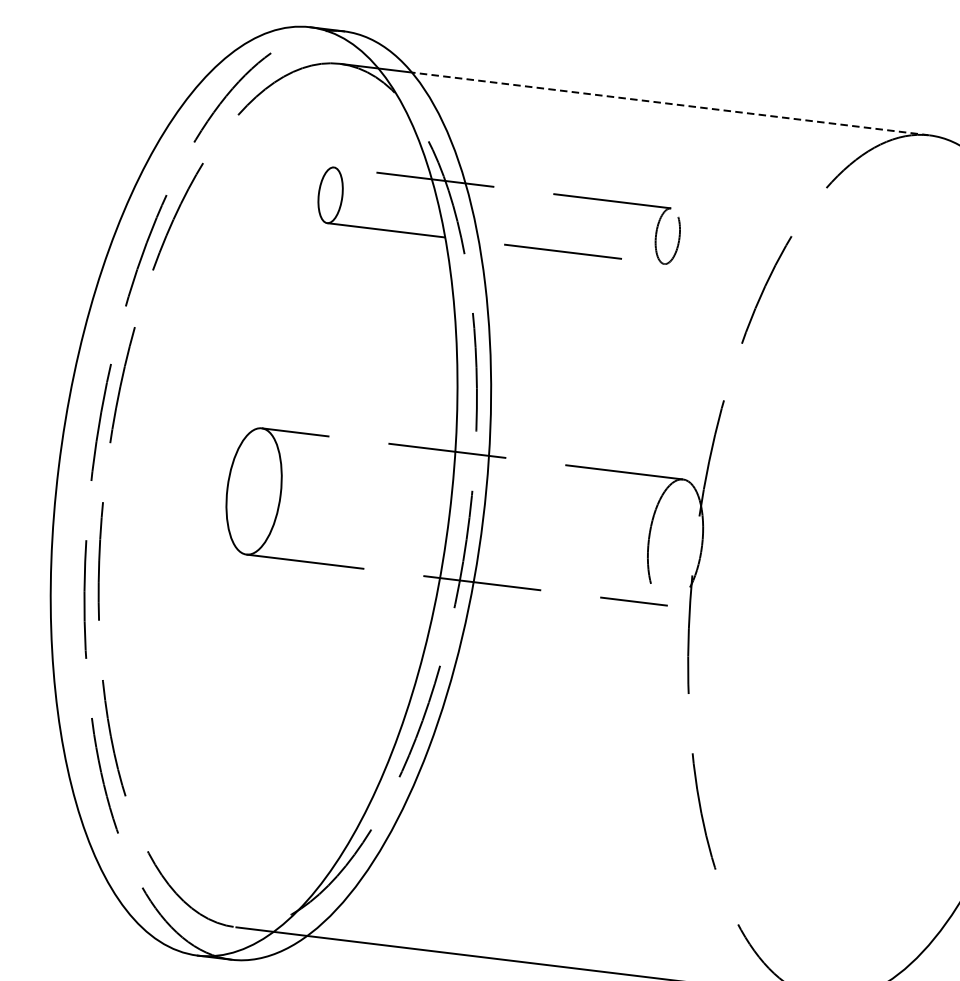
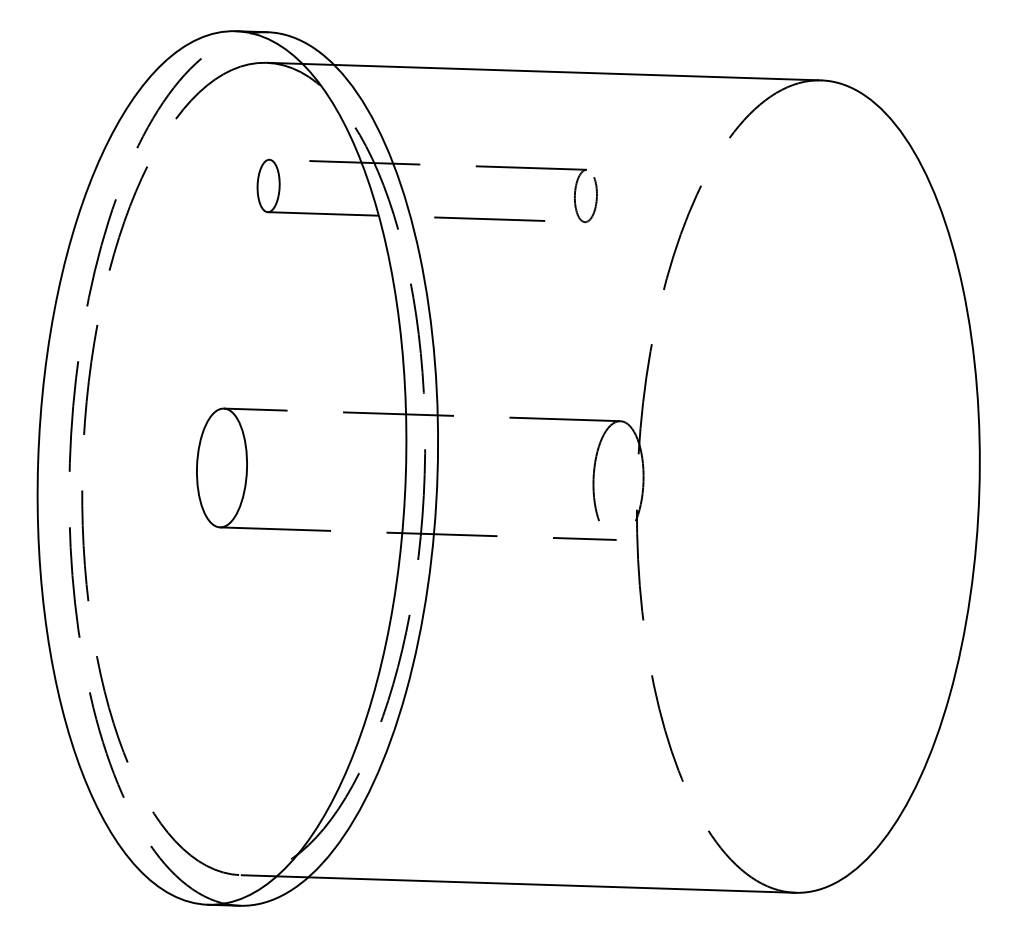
line: (670, 103) -> (577, 72), dashed -> solid

